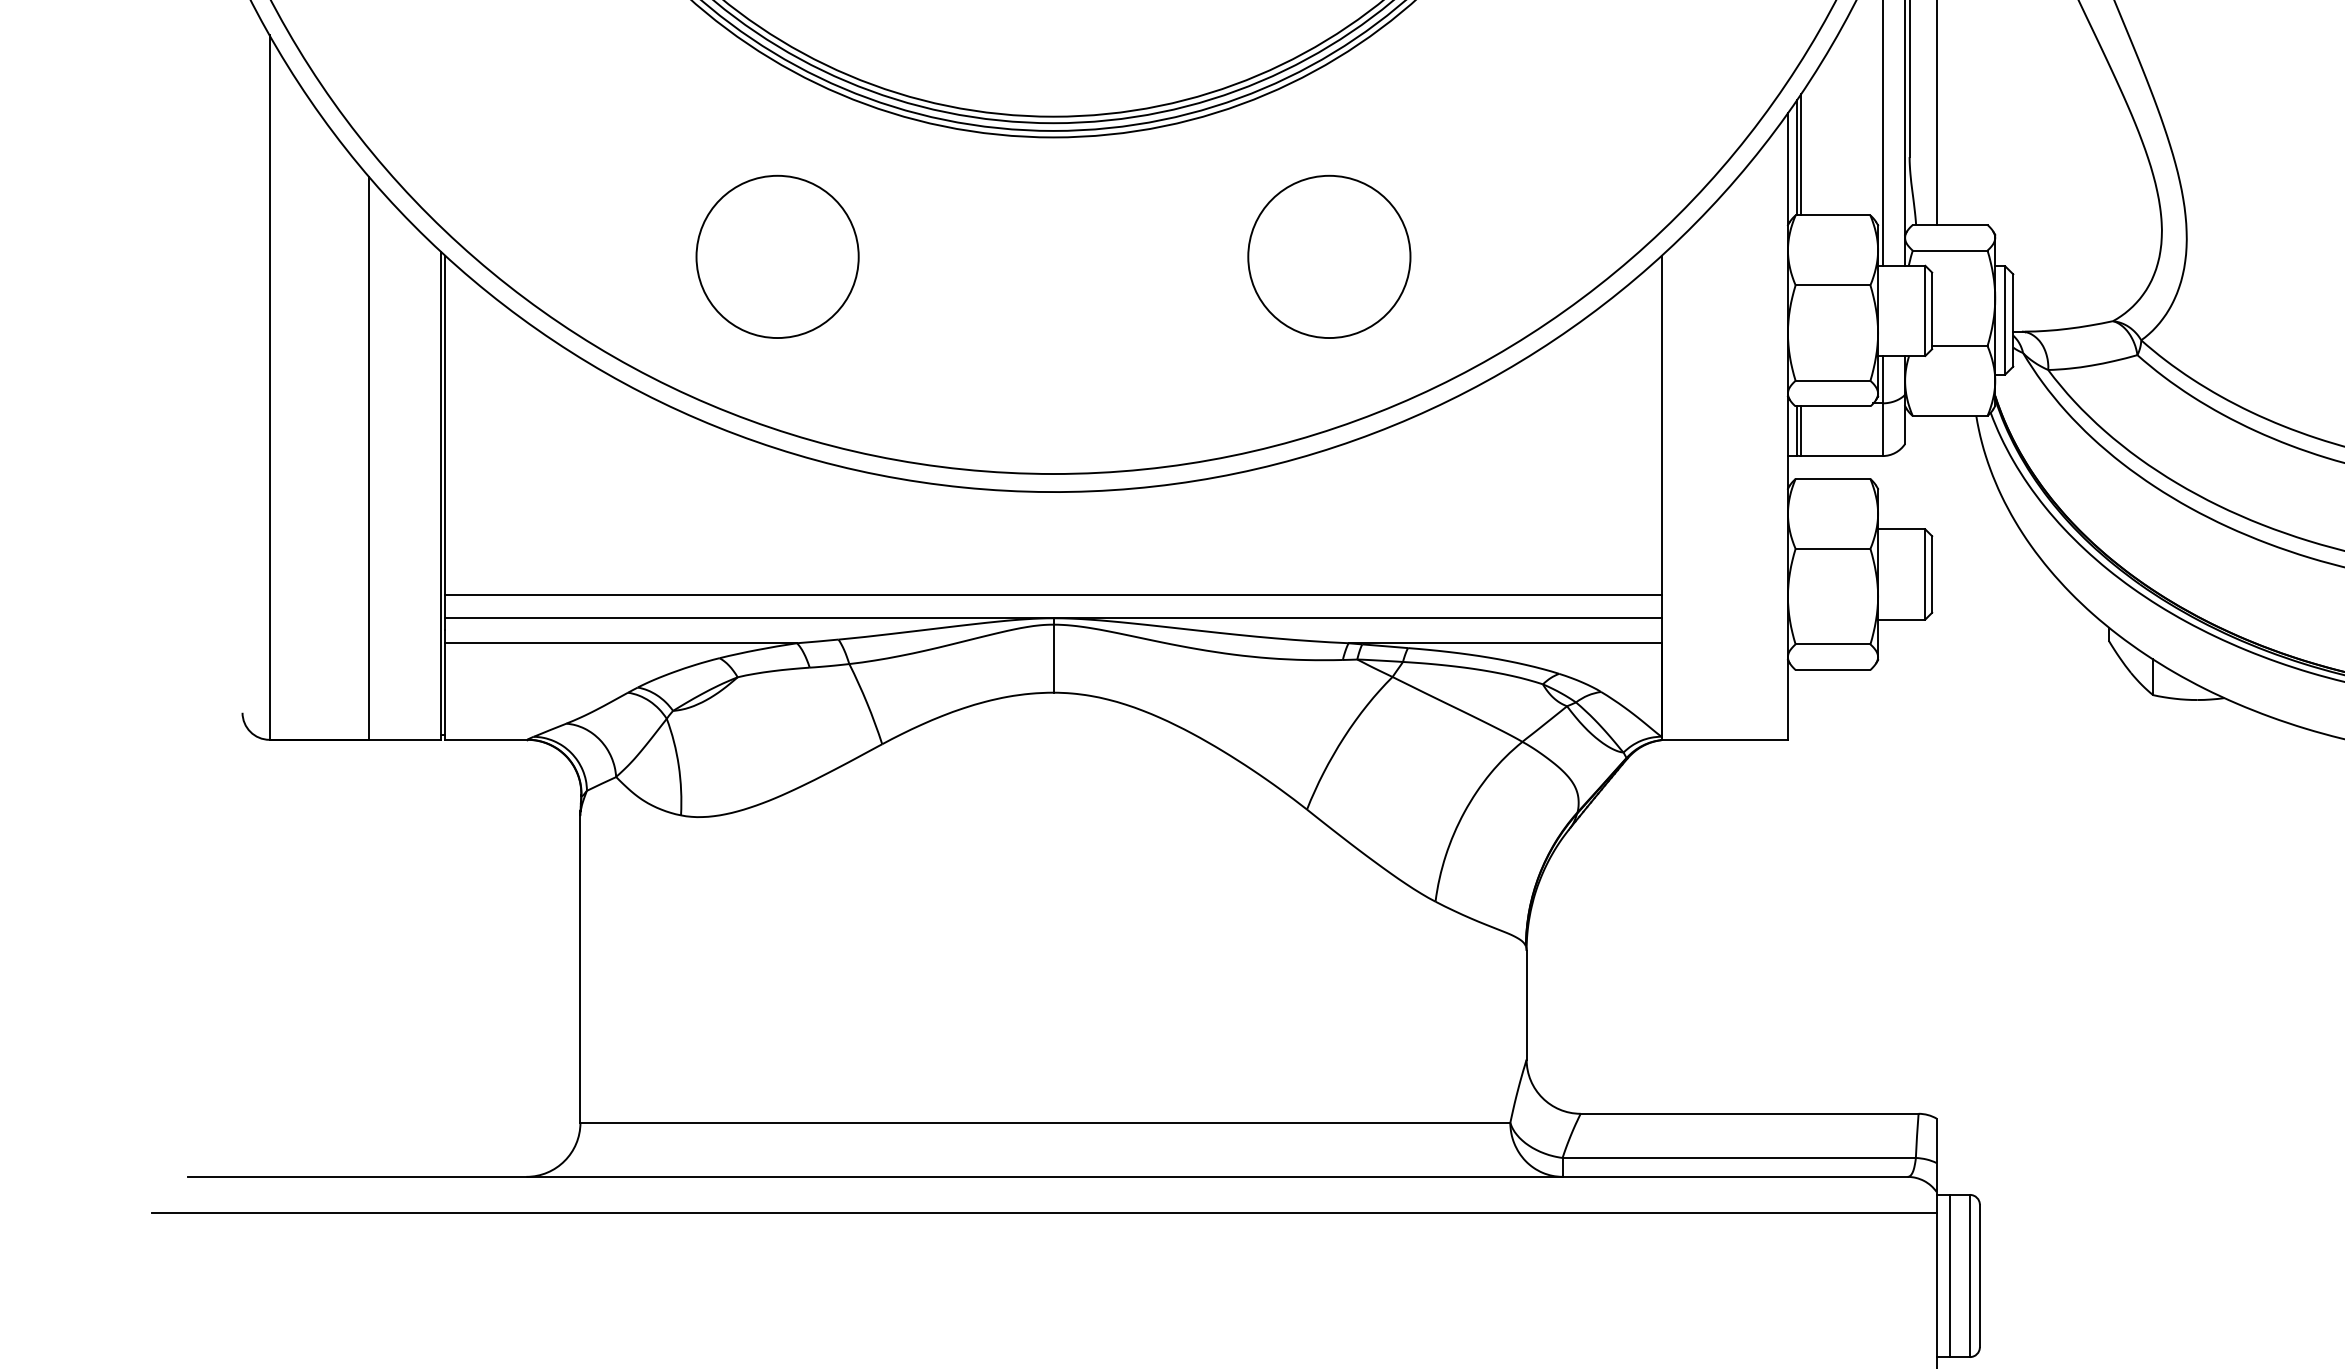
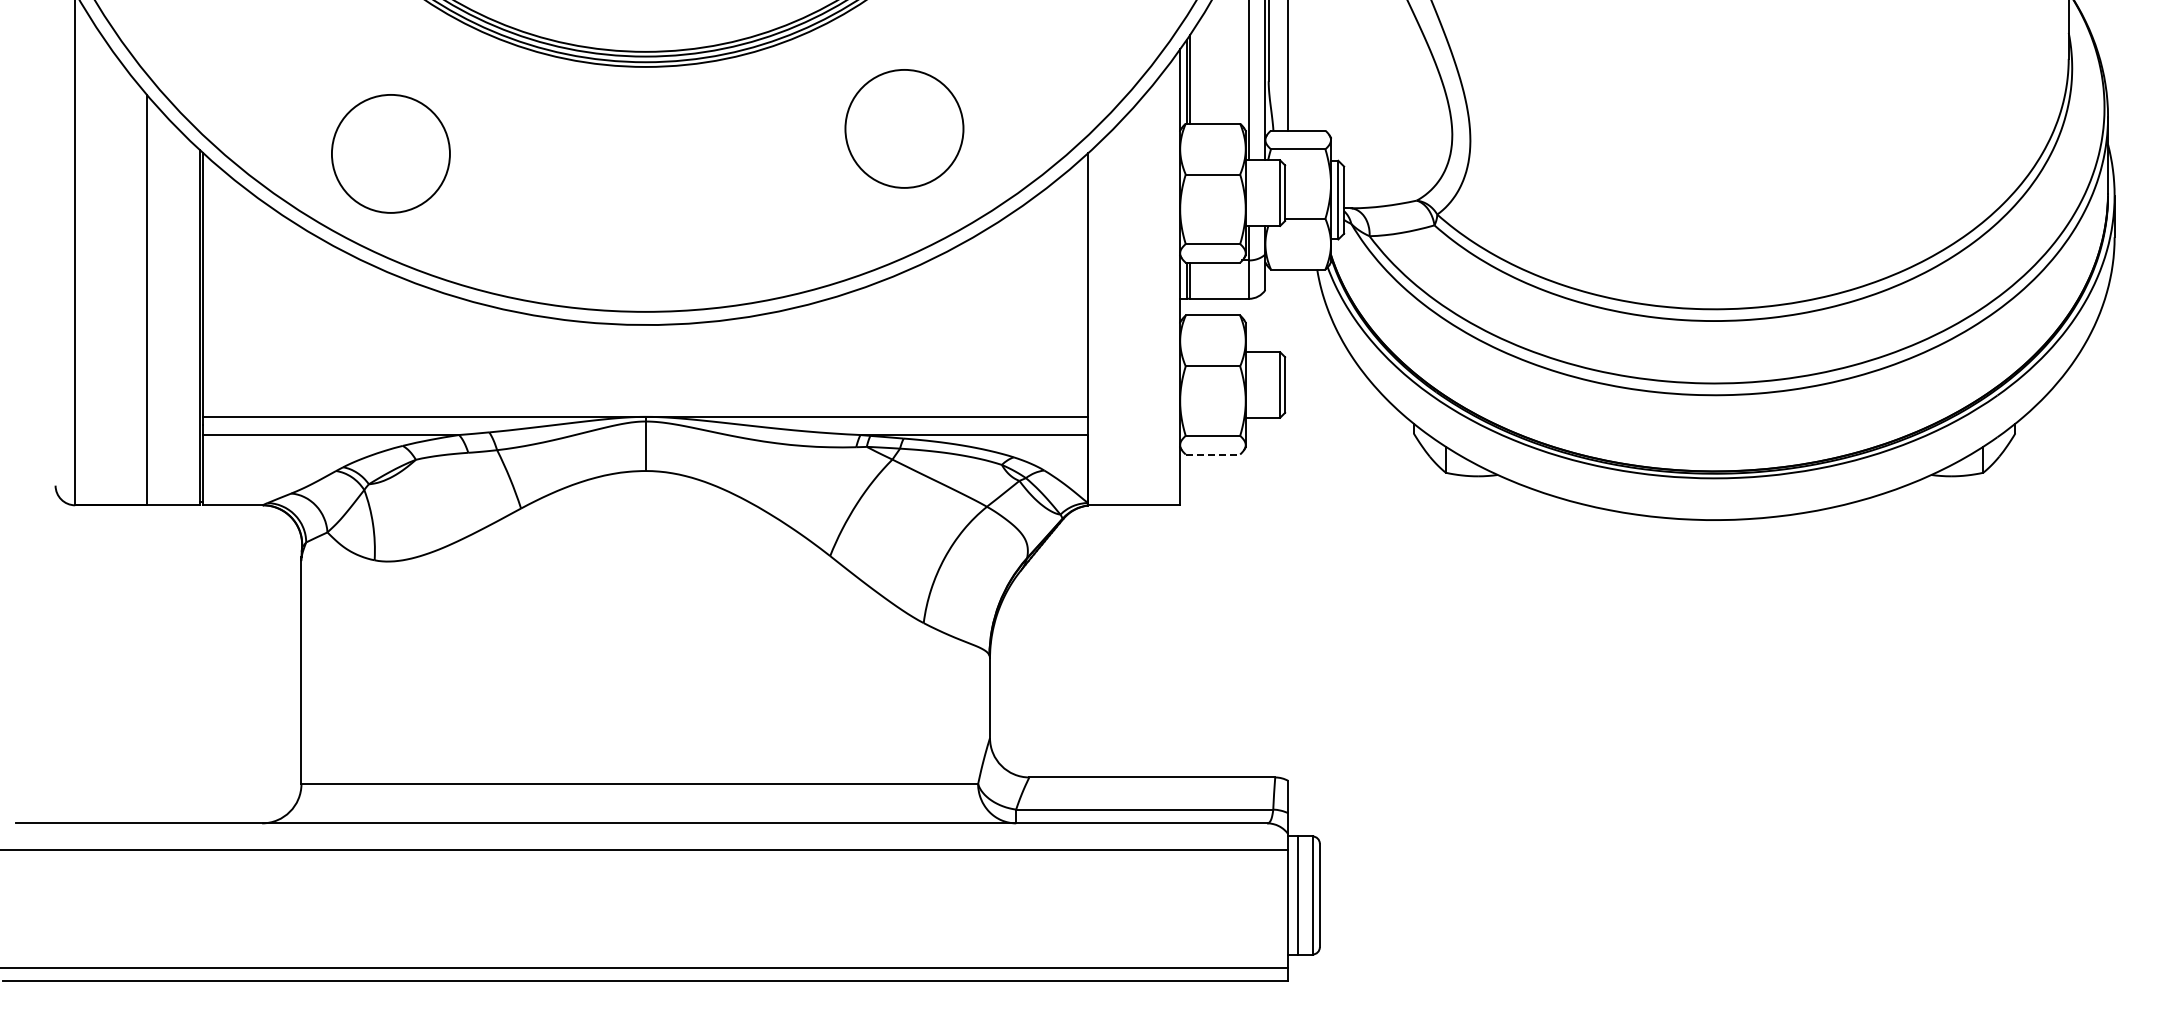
circle: (776, 256) -> (390, 153), moved
circle: (1329, 256) -> (904, 128), moved
line: (1053, 594) -> (645, 399), removed
line: (1833, 669) -> (1213, 454), solid -> dashed

